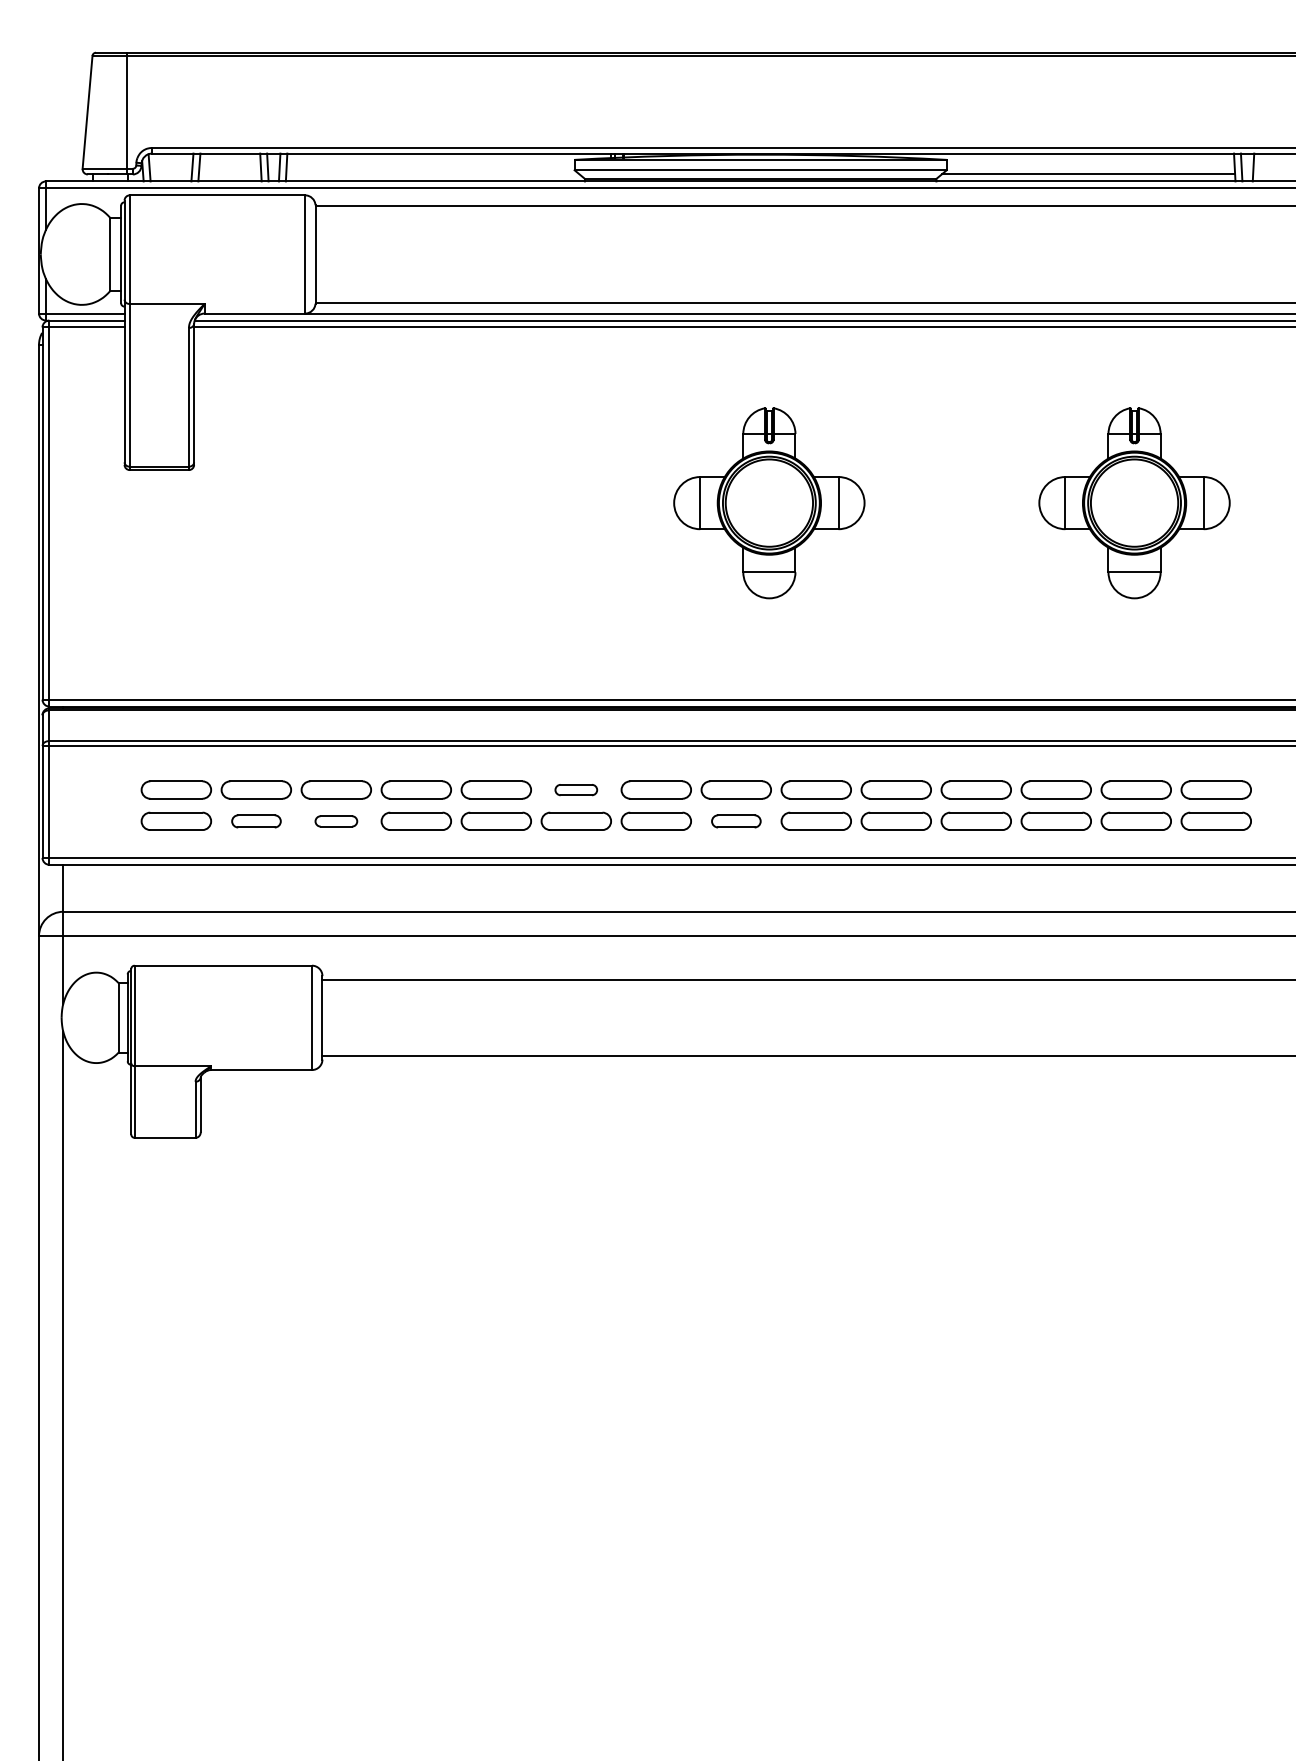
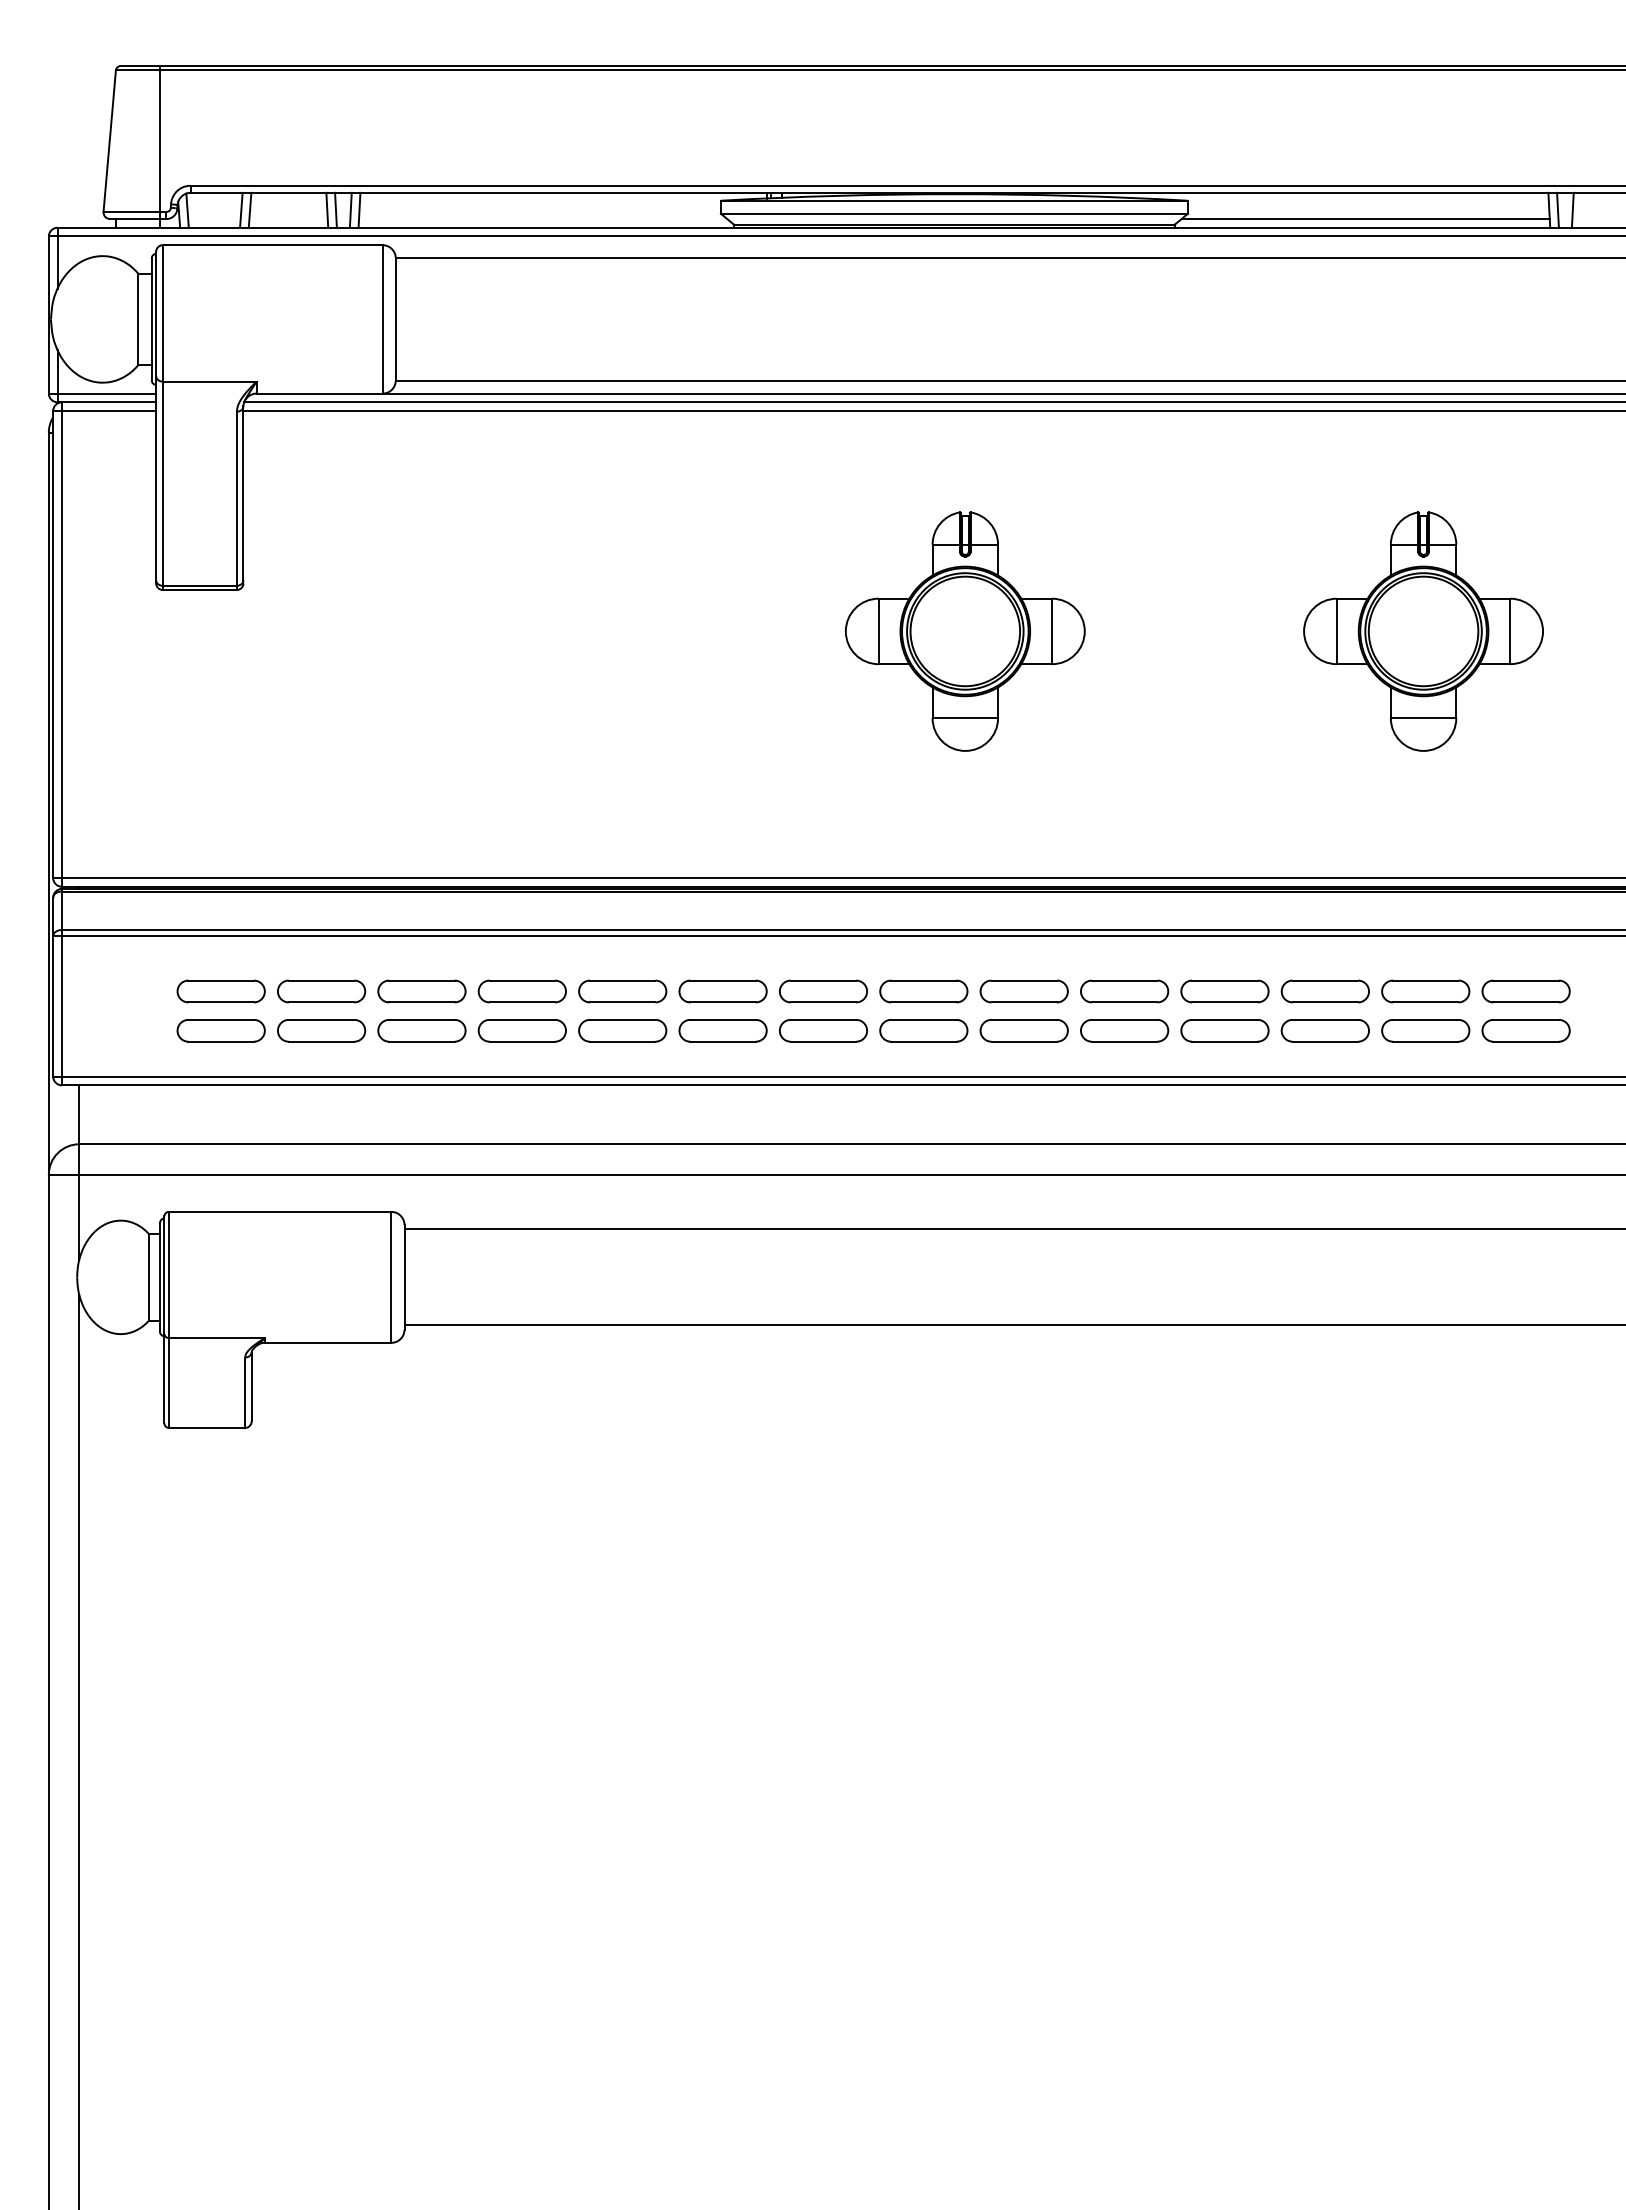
part: (575, 790) -> (722, 991), size x1.67
part: (256, 821) -> (321, 1030), size x1.43
part: (336, 821) -> (421, 1030), size x1.67
part: (736, 821) -> (923, 1030), size x1.43

